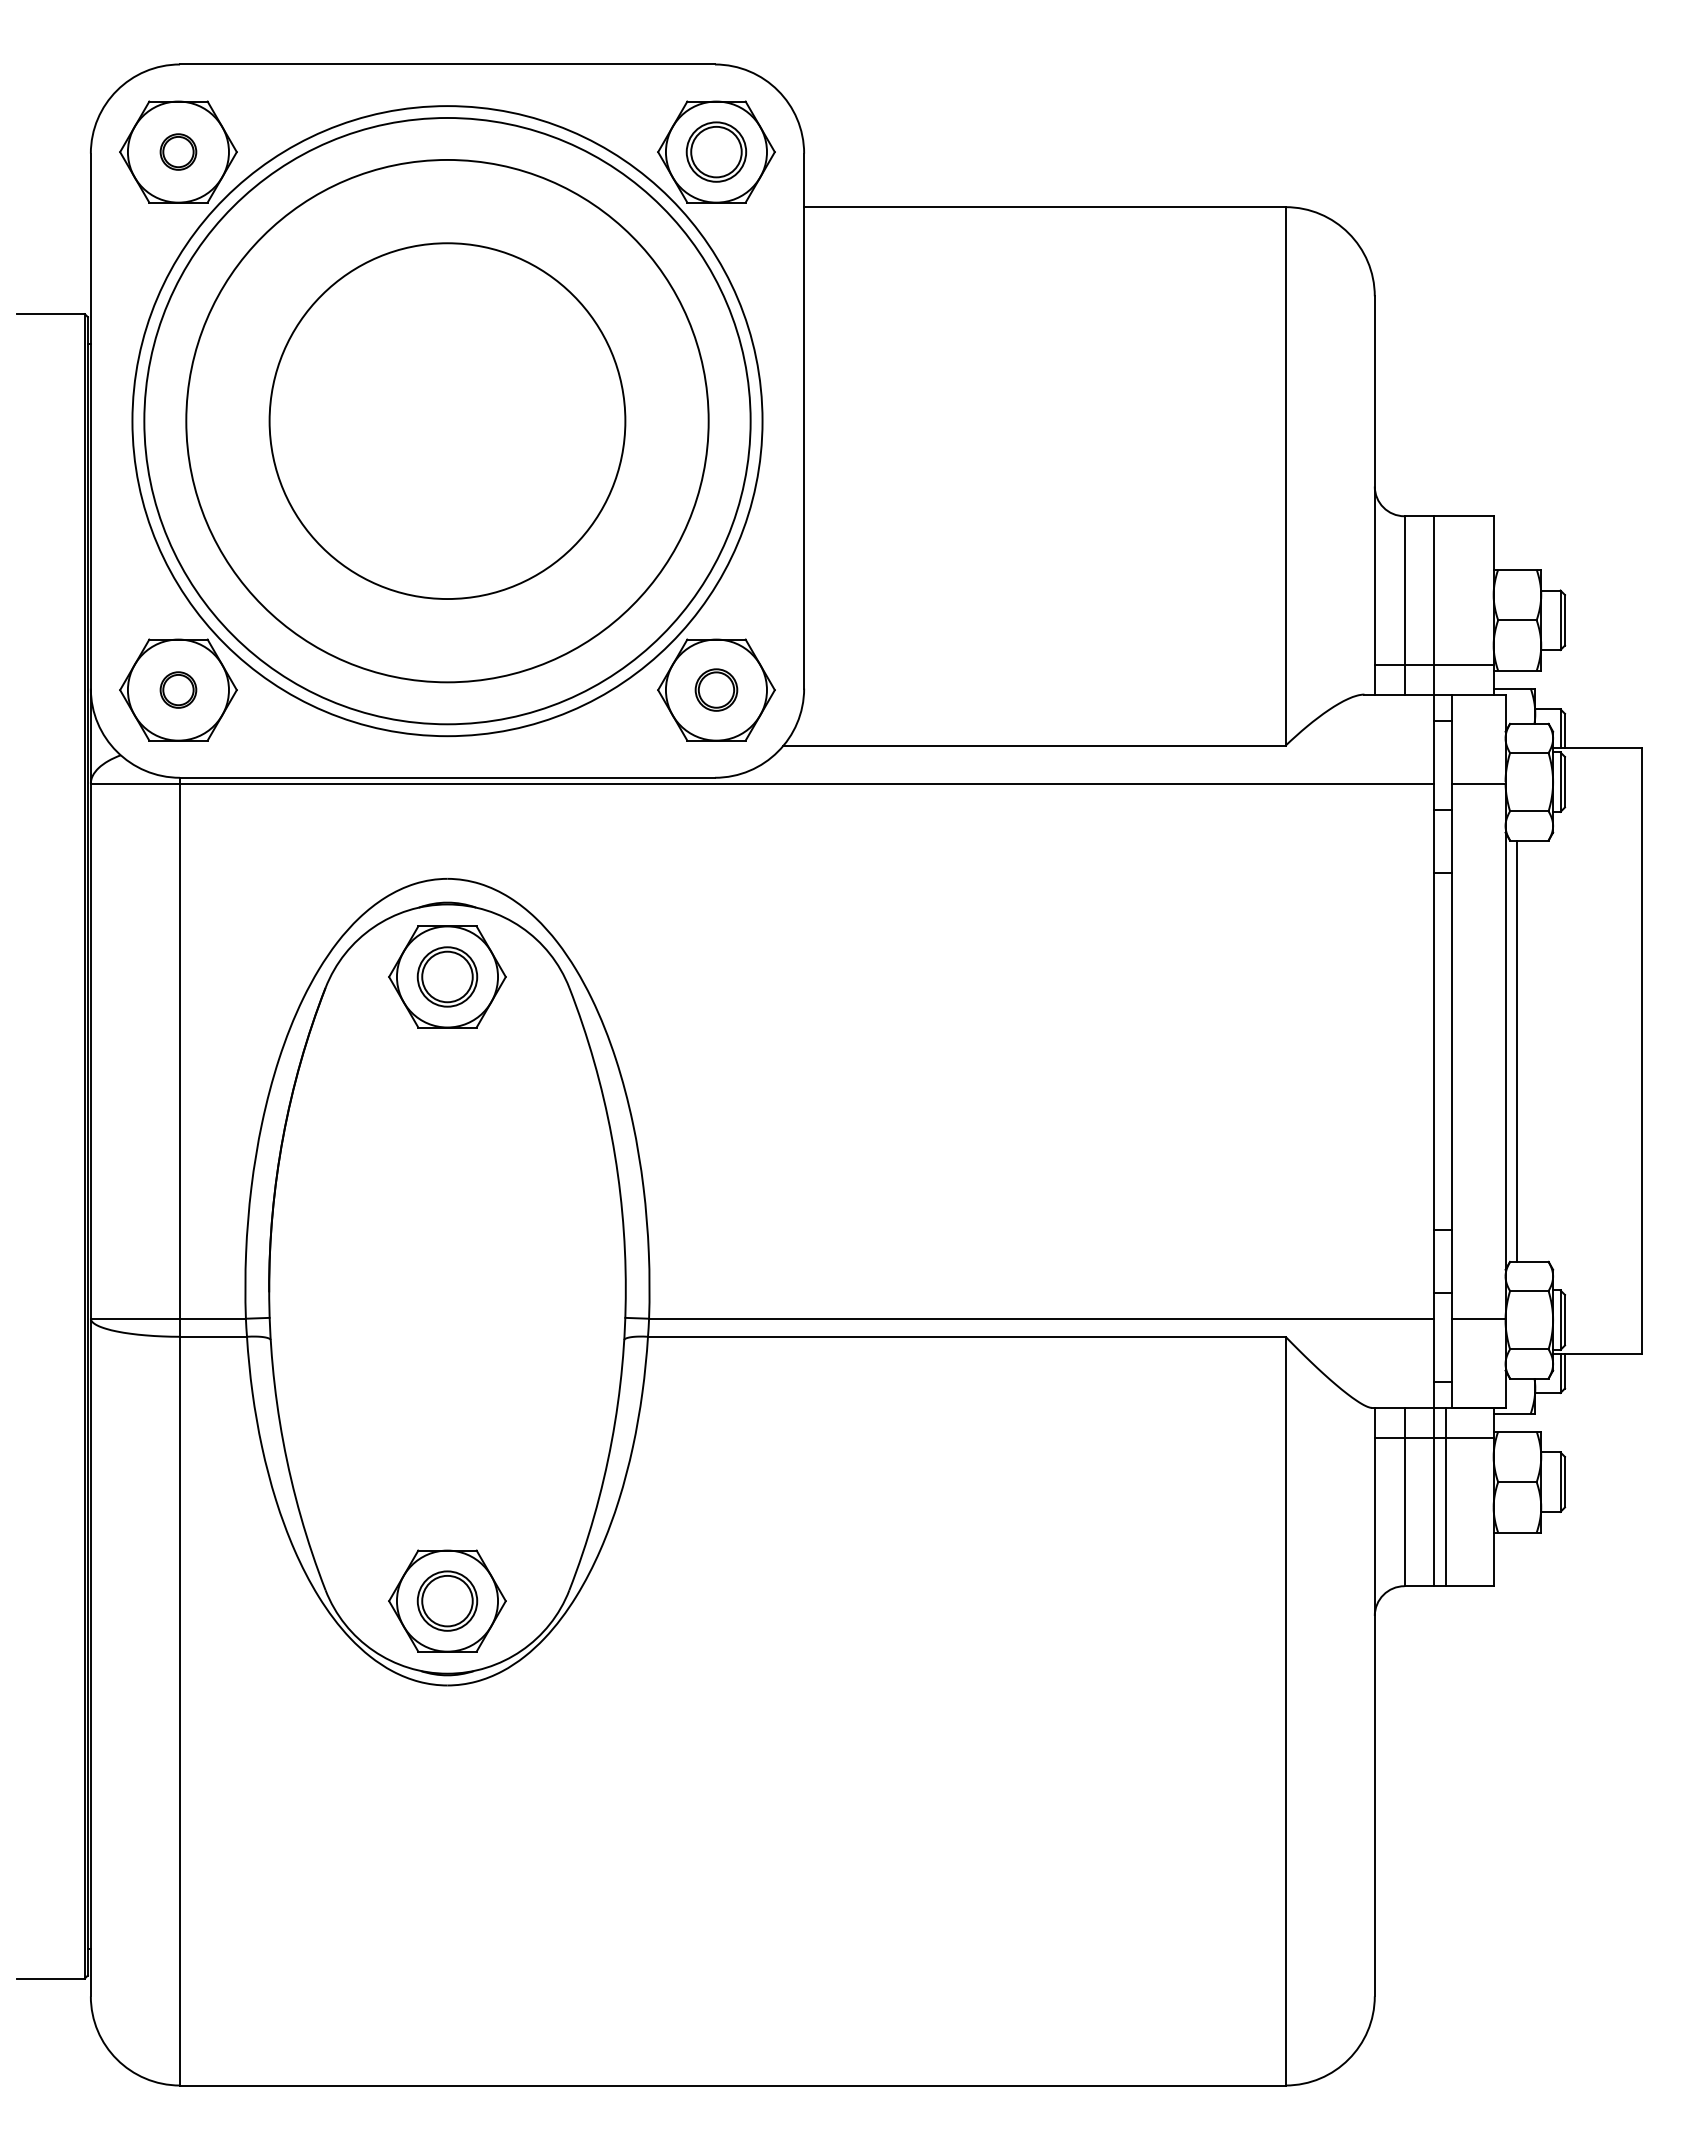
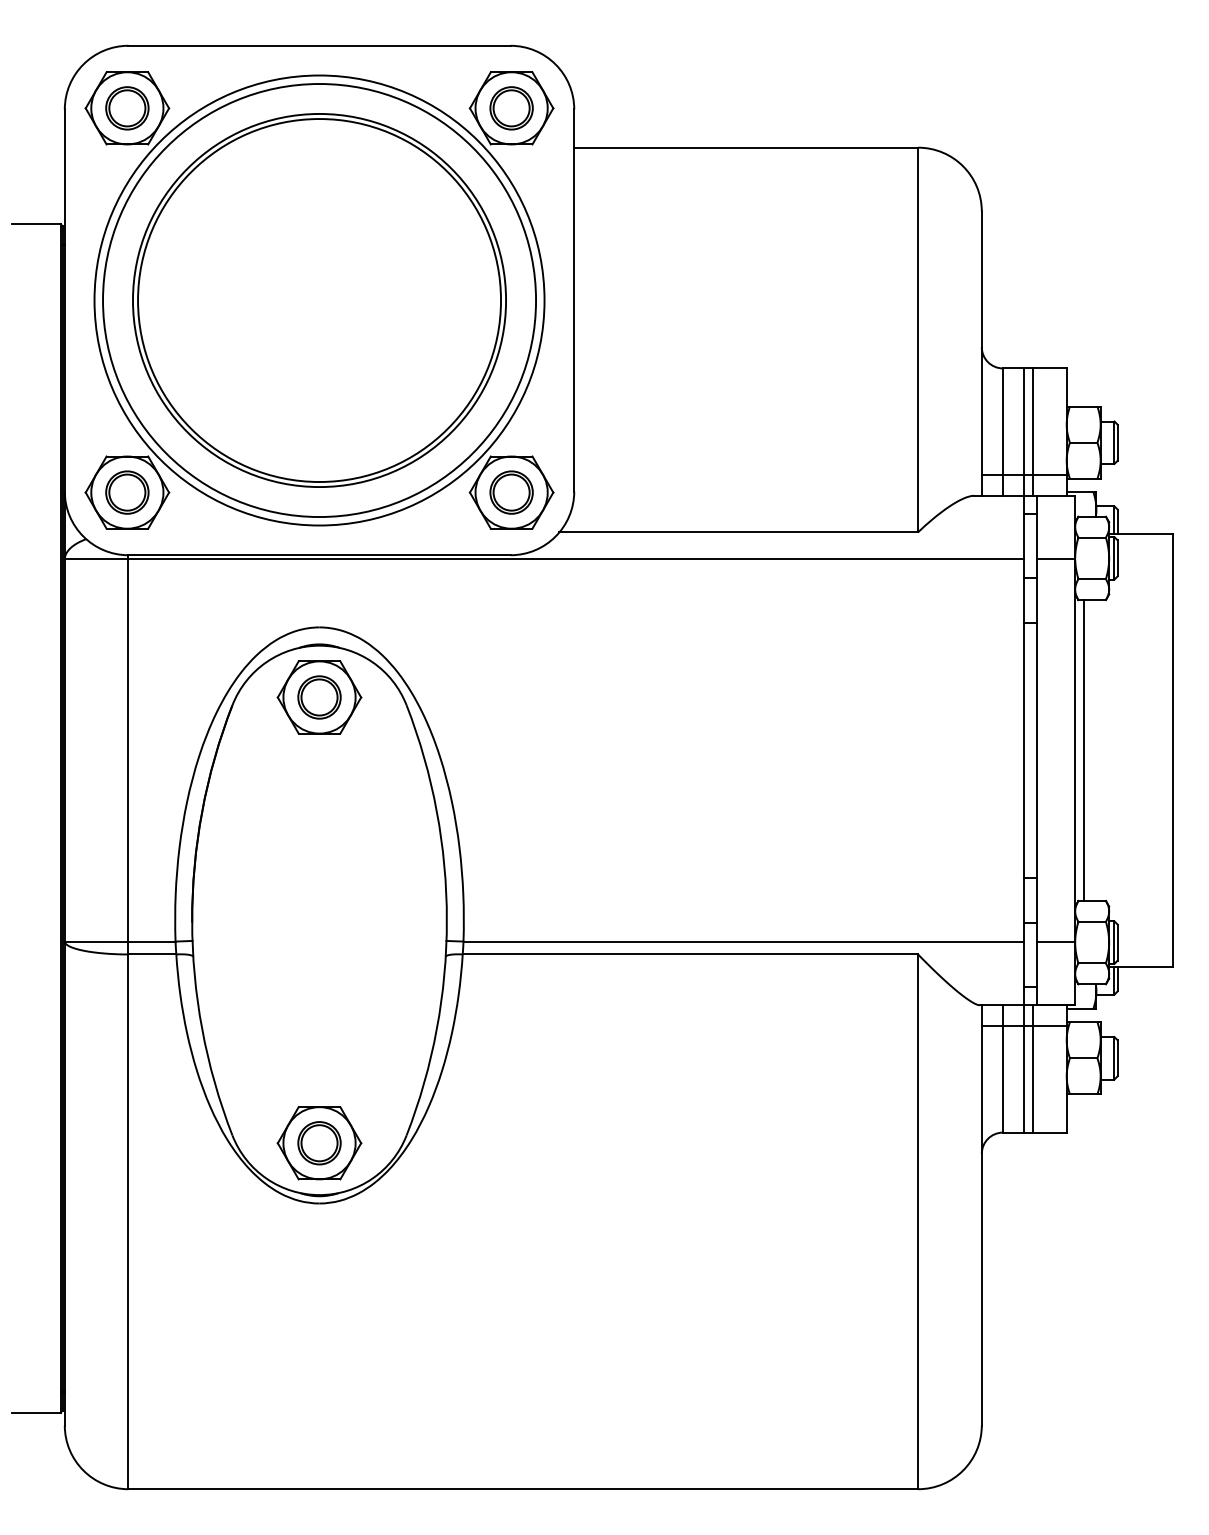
part: (178, 151) -> (127, 107), size x1.67
circle: (447, 421) -> (319, 300), size x1.43
line: (1446, 605) -> (1033, 432), added
part: (178, 689) -> (127, 492), size x1.67
part: (716, 689) -> (511, 492), size x1.43

